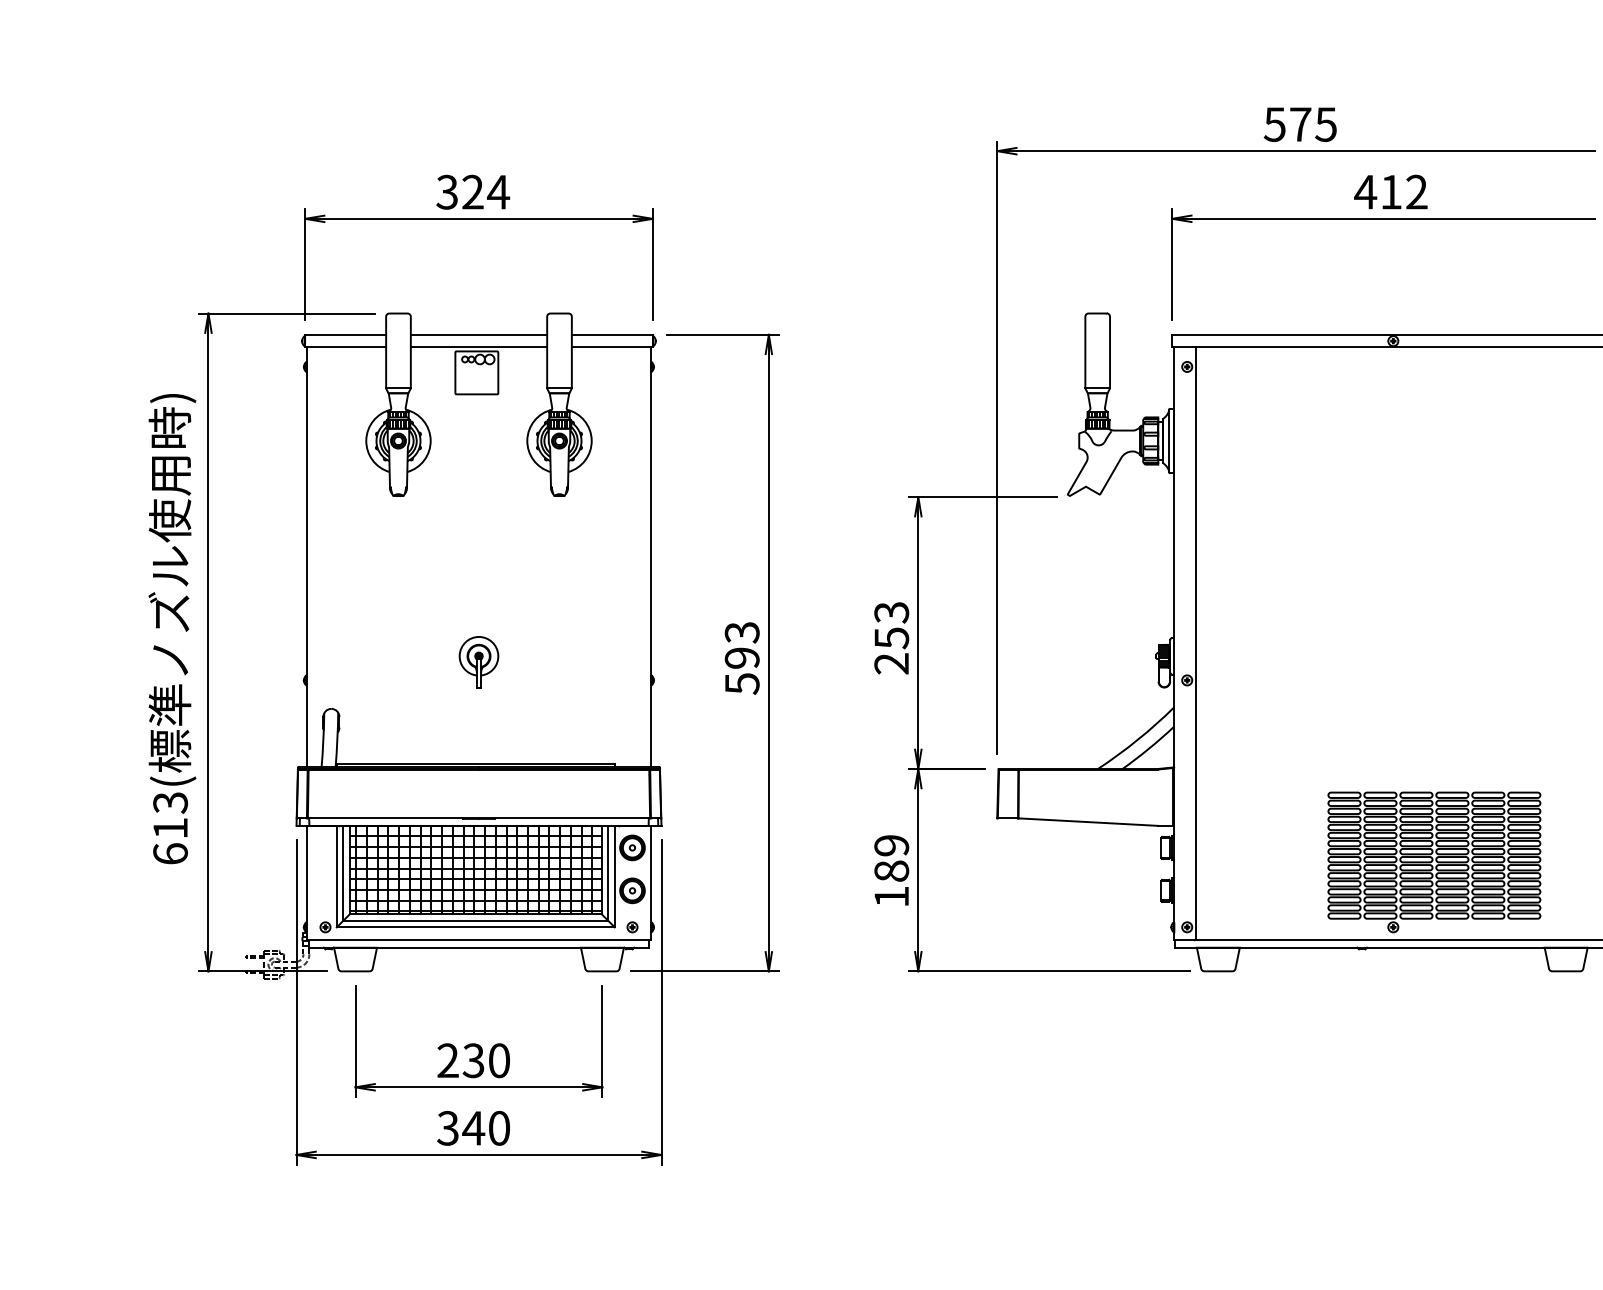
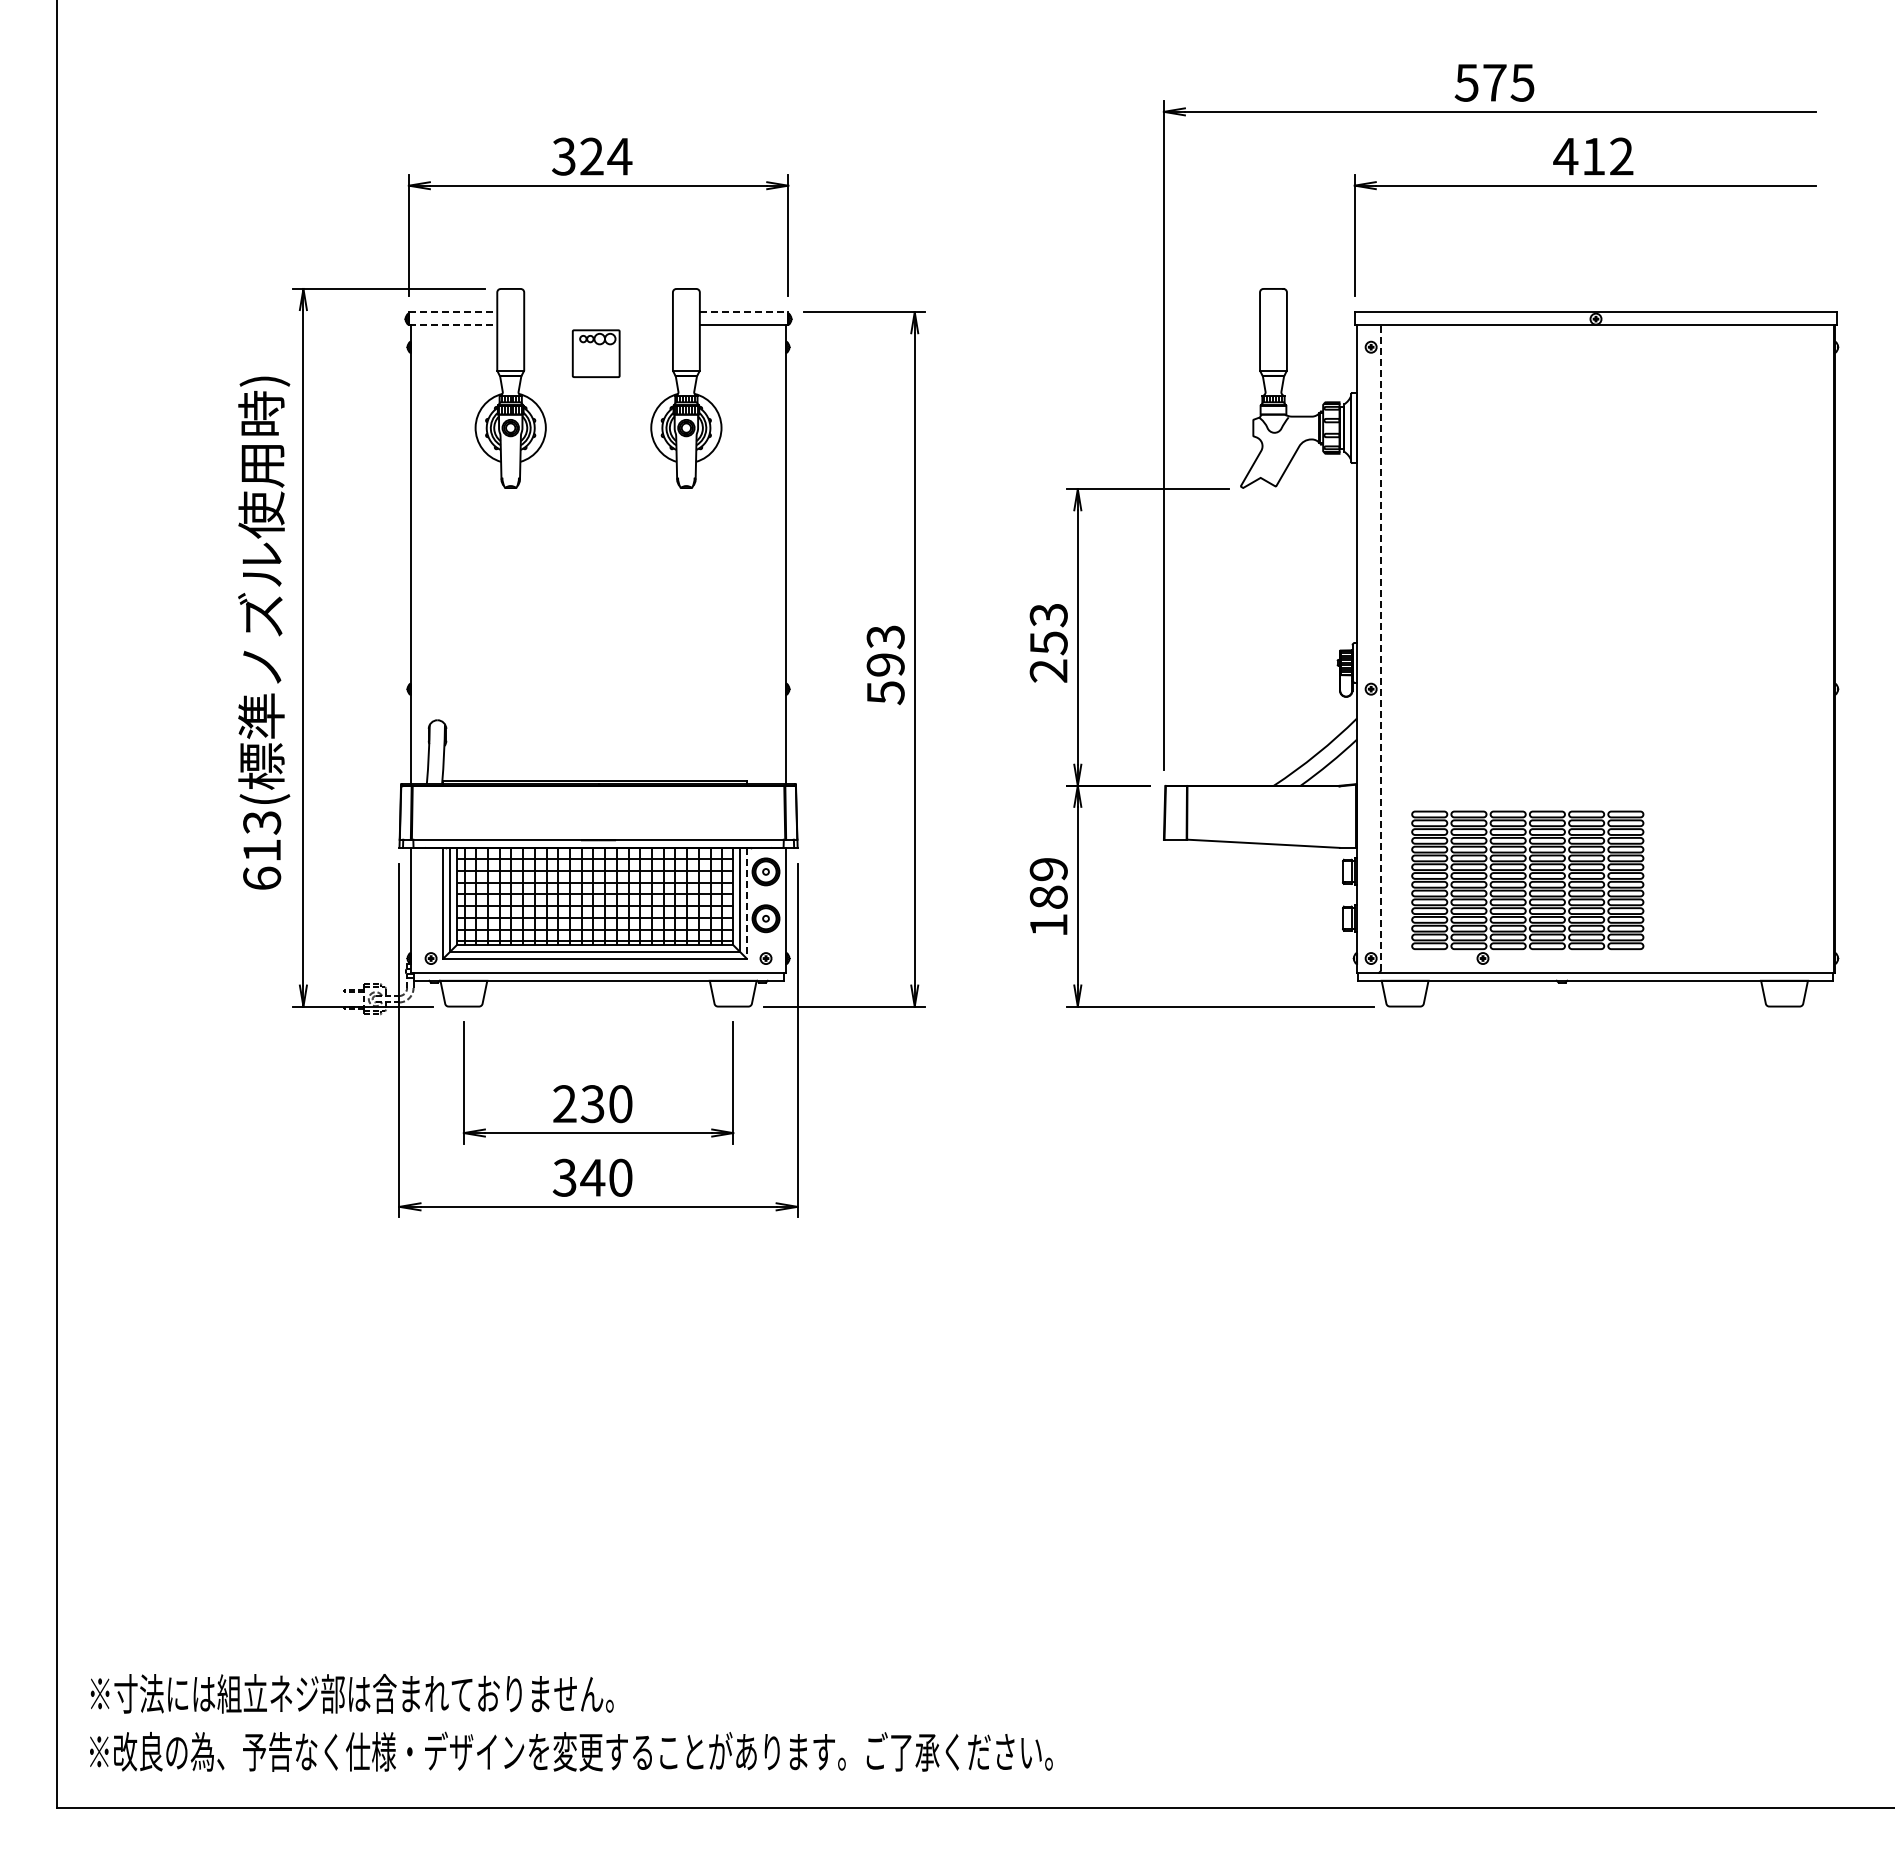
line: (346, 335) -> (453, 312), solid -> dashed
line: (478, 335) -> (598, 312), removed
line: (612, 335) -> (744, 312), solid -> dashed
line: (346, 347) -> (453, 325), solid -> dashed
line: (478, 347) -> (598, 325), removed
hatch: (1096, 424) -> (1272, 409), removed
line: (1195, 642) -> (1380, 647), solid -> dashed
part: (478, 661) -> (598, 668), removed
part: (1434, 862) -> (1527, 887), moved
line: (614, 876) -> (746, 903), solid -> dashed

